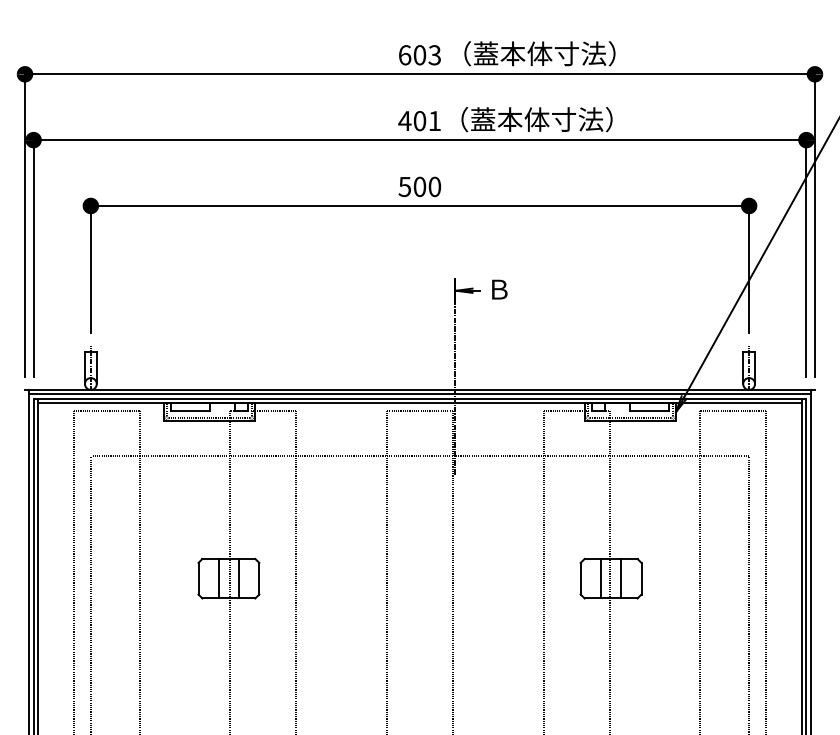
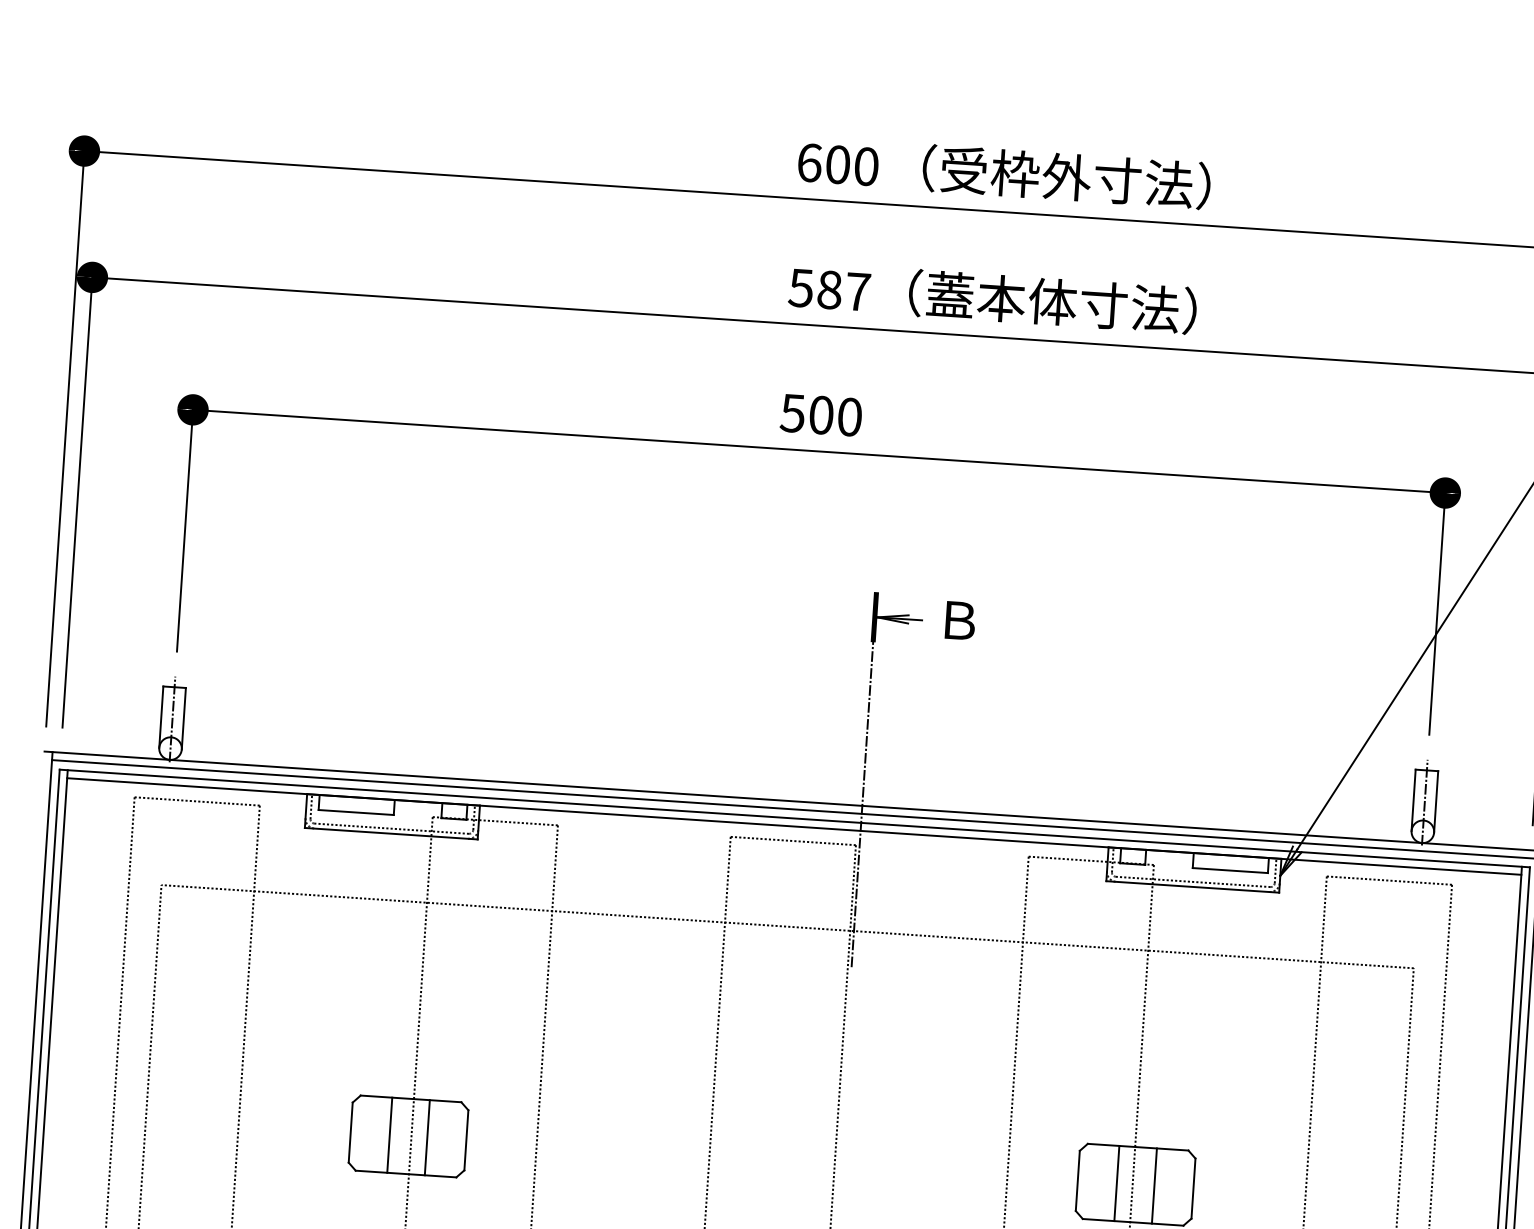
text: (513, 53) -> (1016, 173), （蓋本体寸法） -> （受枠外寸法）
text: (434, 55) -> (865, 167), 603 -> 600
text: (419, 121) -> (828, 290), 401 -> 587

